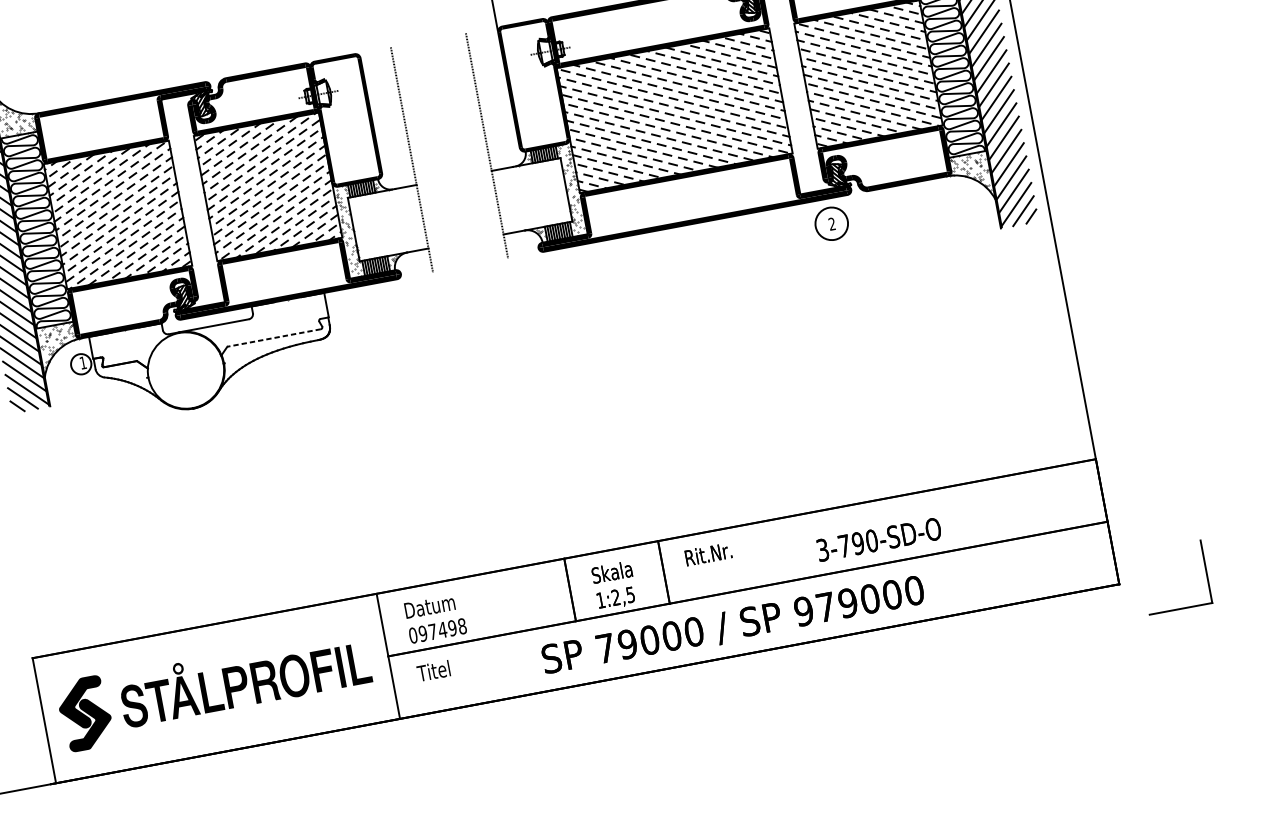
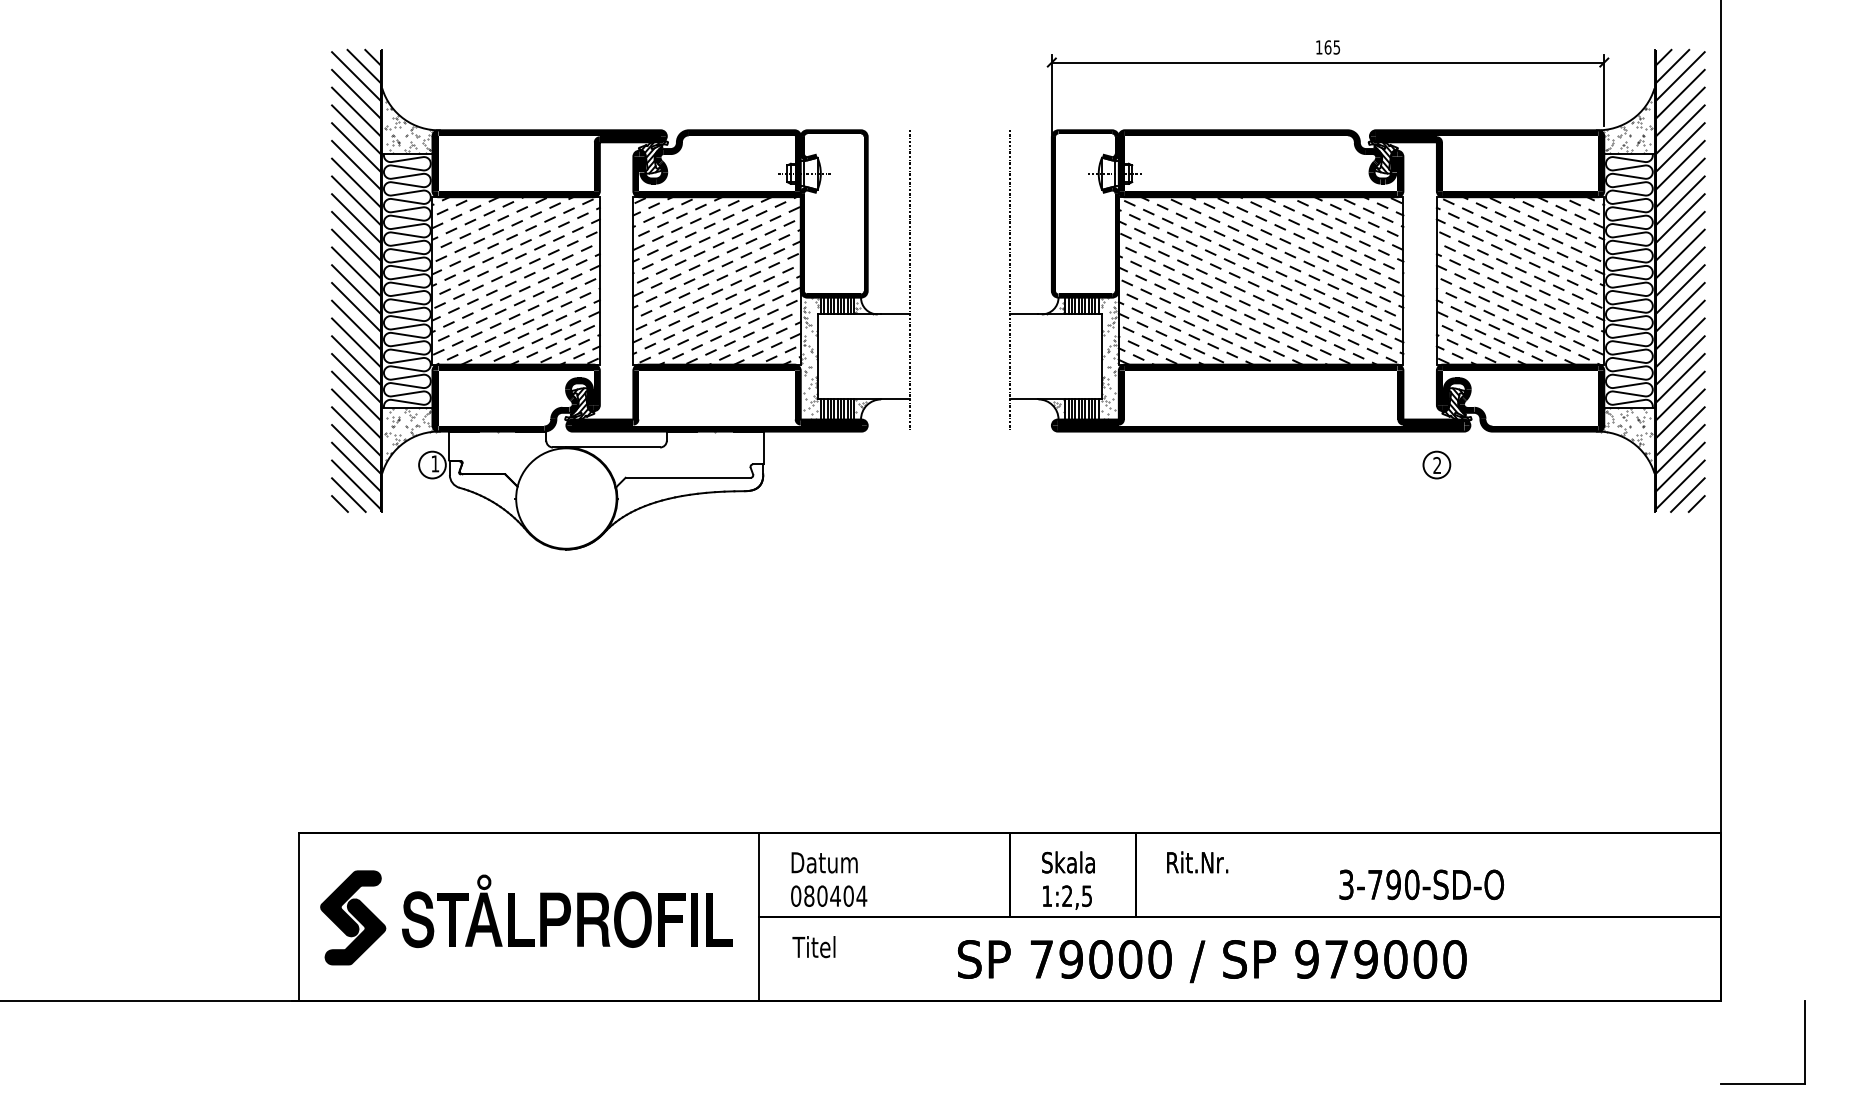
circle: (831, 223) -> (1436, 464), size x0.62
line: (274, 337) -> (688, 477), dashed -> solid
part: (1180, 608) -> (1762, 1083), moved
text: (442, 629) -> (835, 895), 097498 -> 080404

